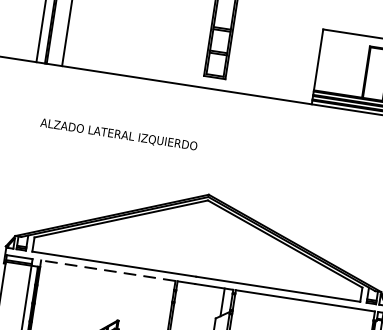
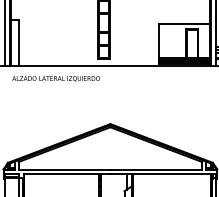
text: (117, 134) -> (55, 78), moved
line: (107, 271) -> (61, 174), dashed -> solid

